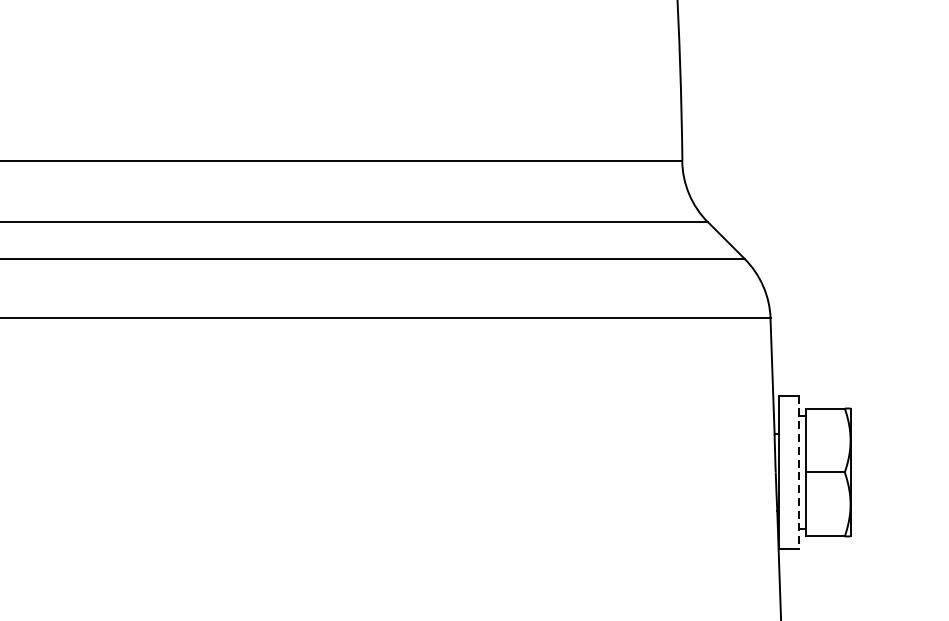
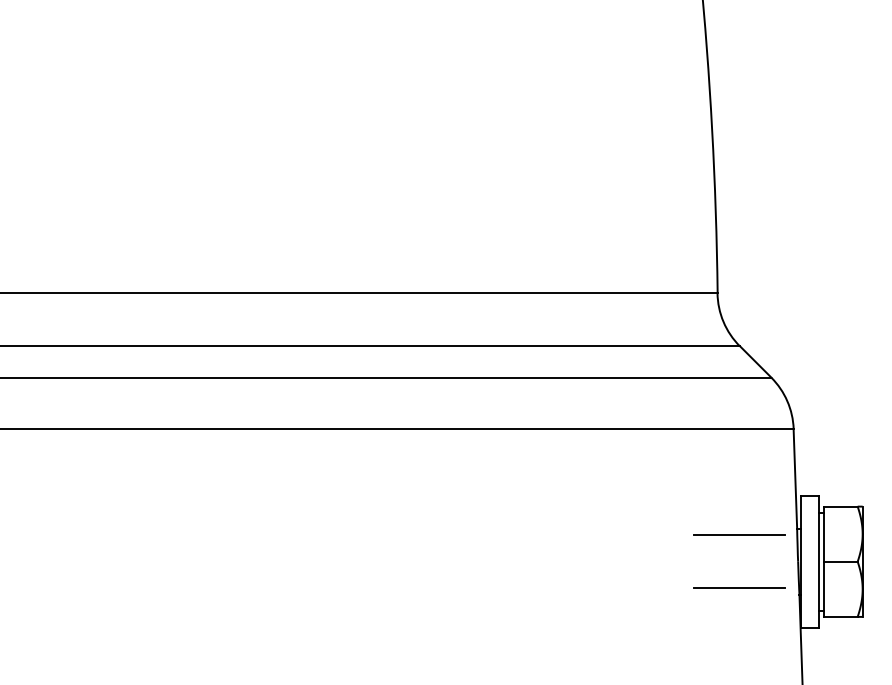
line: (707, 442) -> (739, 535), added
line: (799, 473) -> (818, 562), dashed -> solid
line: (707, 503) -> (739, 588), added

